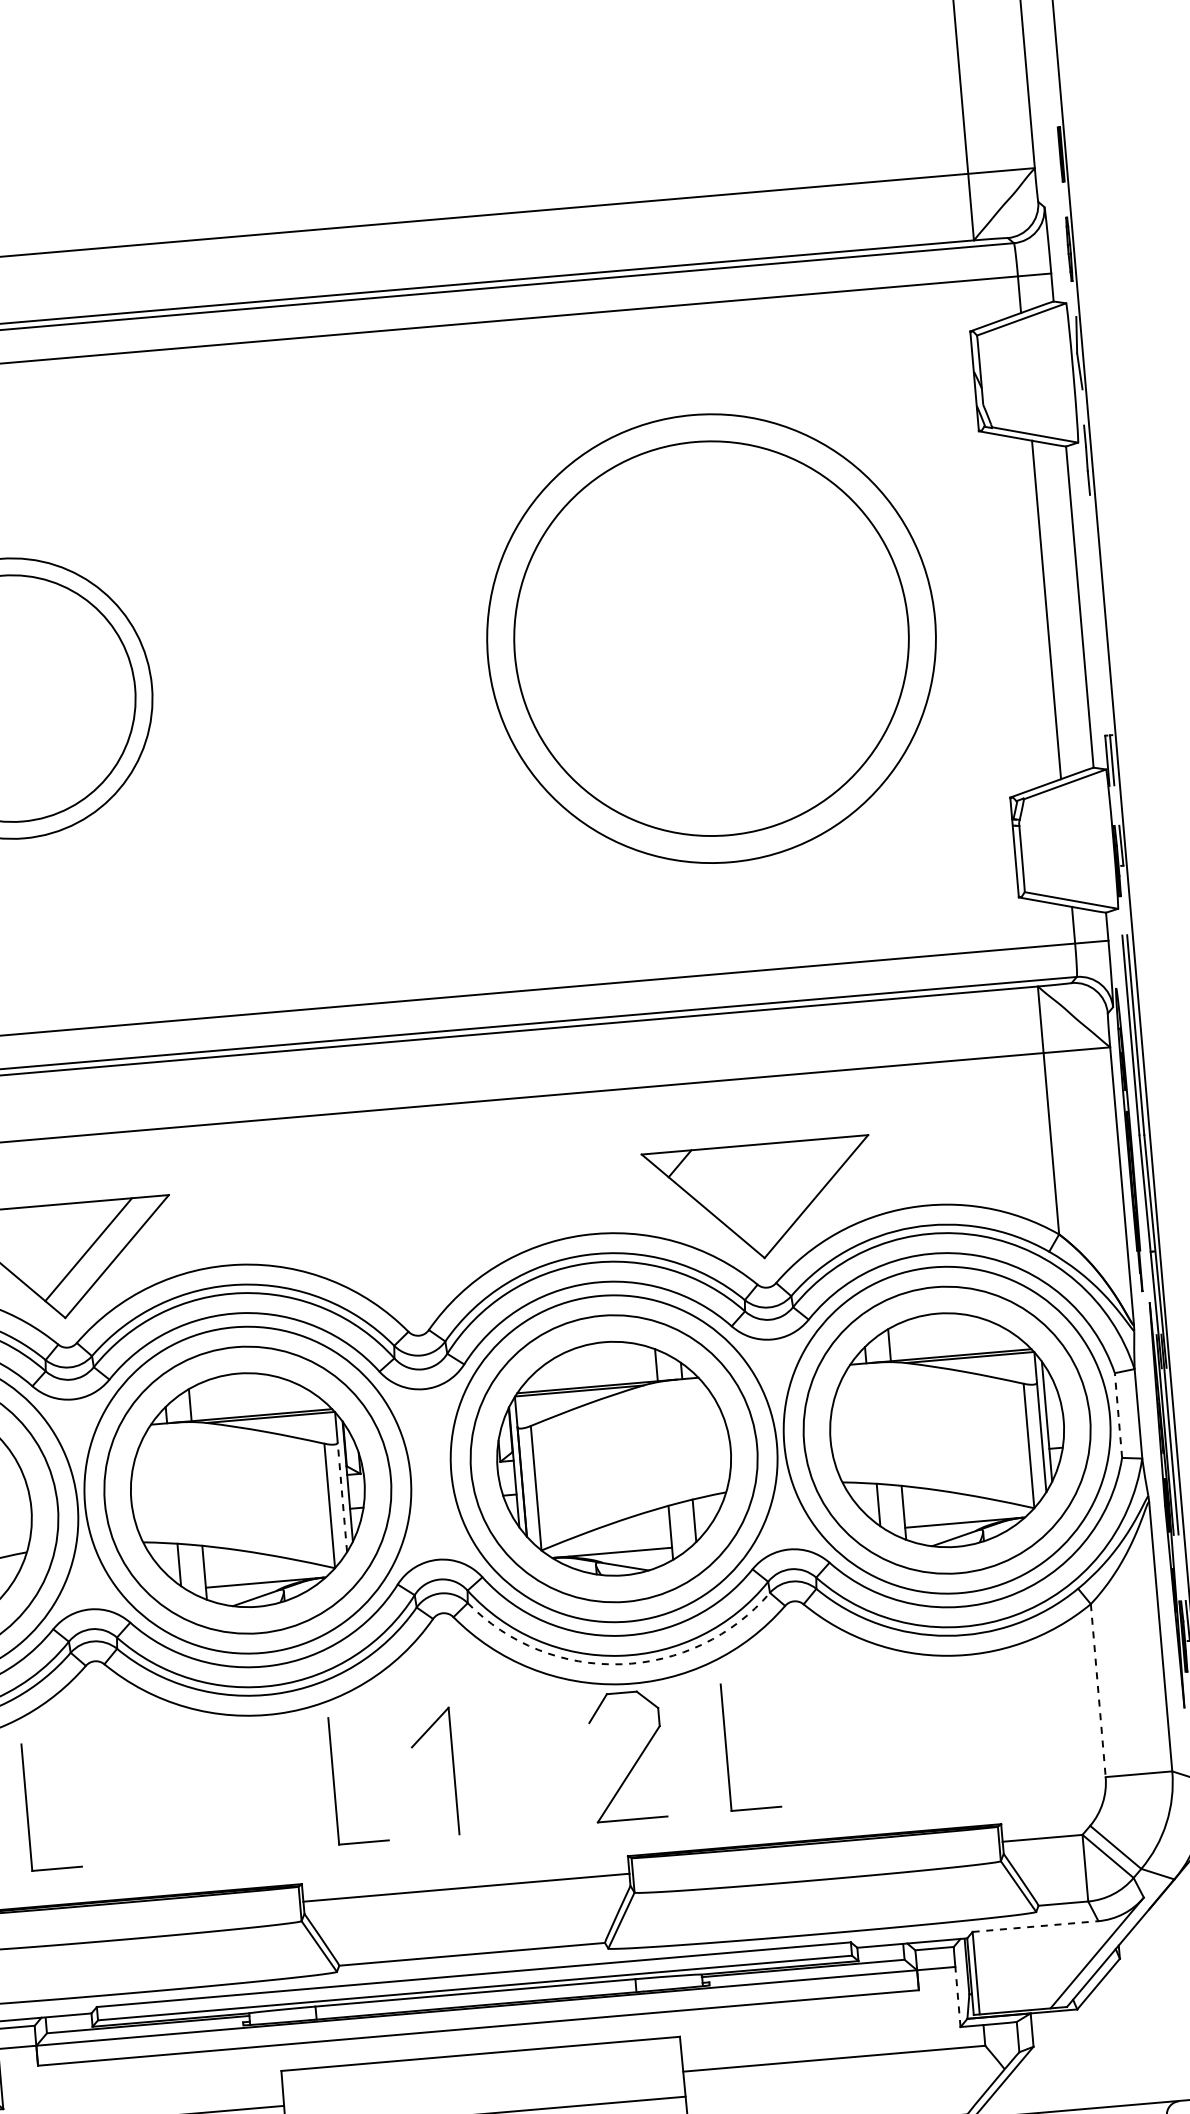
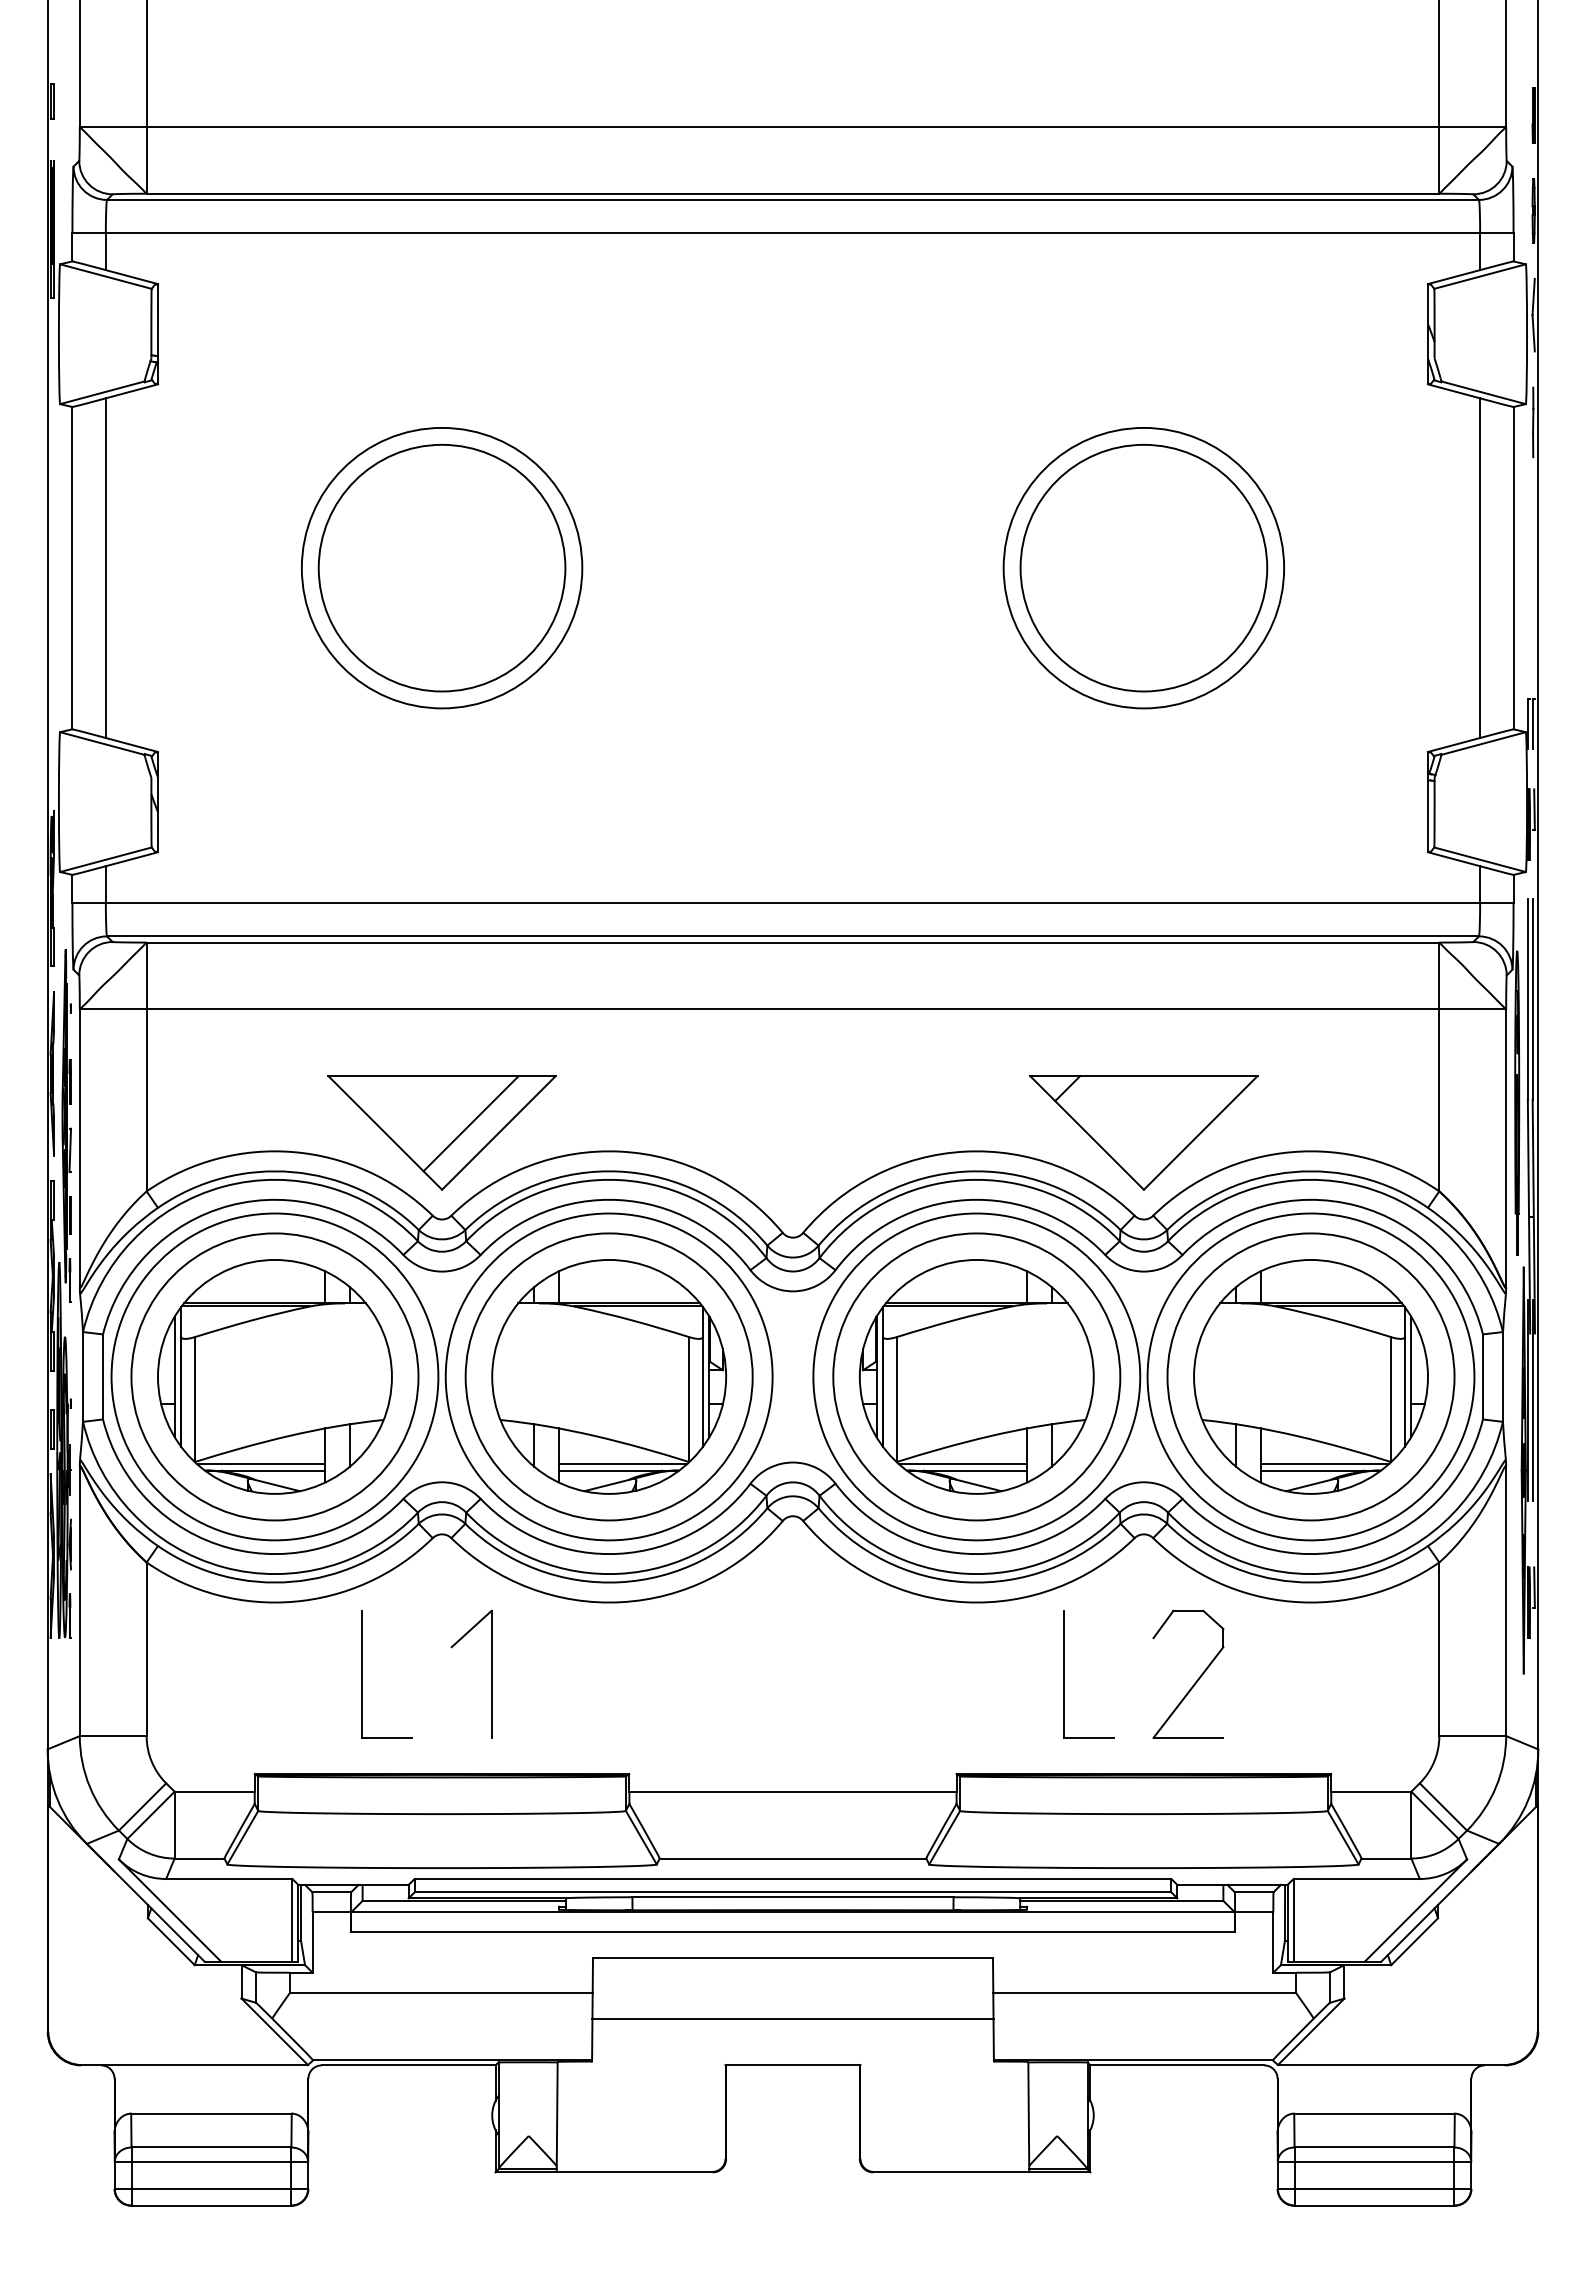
circle: (711, 638) -> (1143, 567), size x0.62
circle: (711, 638) -> (1143, 567), size x0.62
line: (1117, 1415) -> (1482, 1376), dashed -> solid
line: (342, 1497) -> (702, 1392), dashed -> solid
line: (967, 1515) -> (1324, 1463), added
line: (607, 1546) -> (962, 1463), added
line: (269, 1575) -> (623, 1463), added
arc: (621, 1664) -> (966, 1582), dashed -> solid
line: (1098, 1690) -> (1439, 1649), dashed -> solid
part: (635, 1761) -> (1196, 1680), moved
part: (453, 1770) -> (491, 1673), moved
part: (334, 1781) -> (670, 1674), removed
line: (1036, 1925) -> (1357, 1878), dashed -> solid
line: (958, 1996) -> (1273, 1942), dashed -> solid

